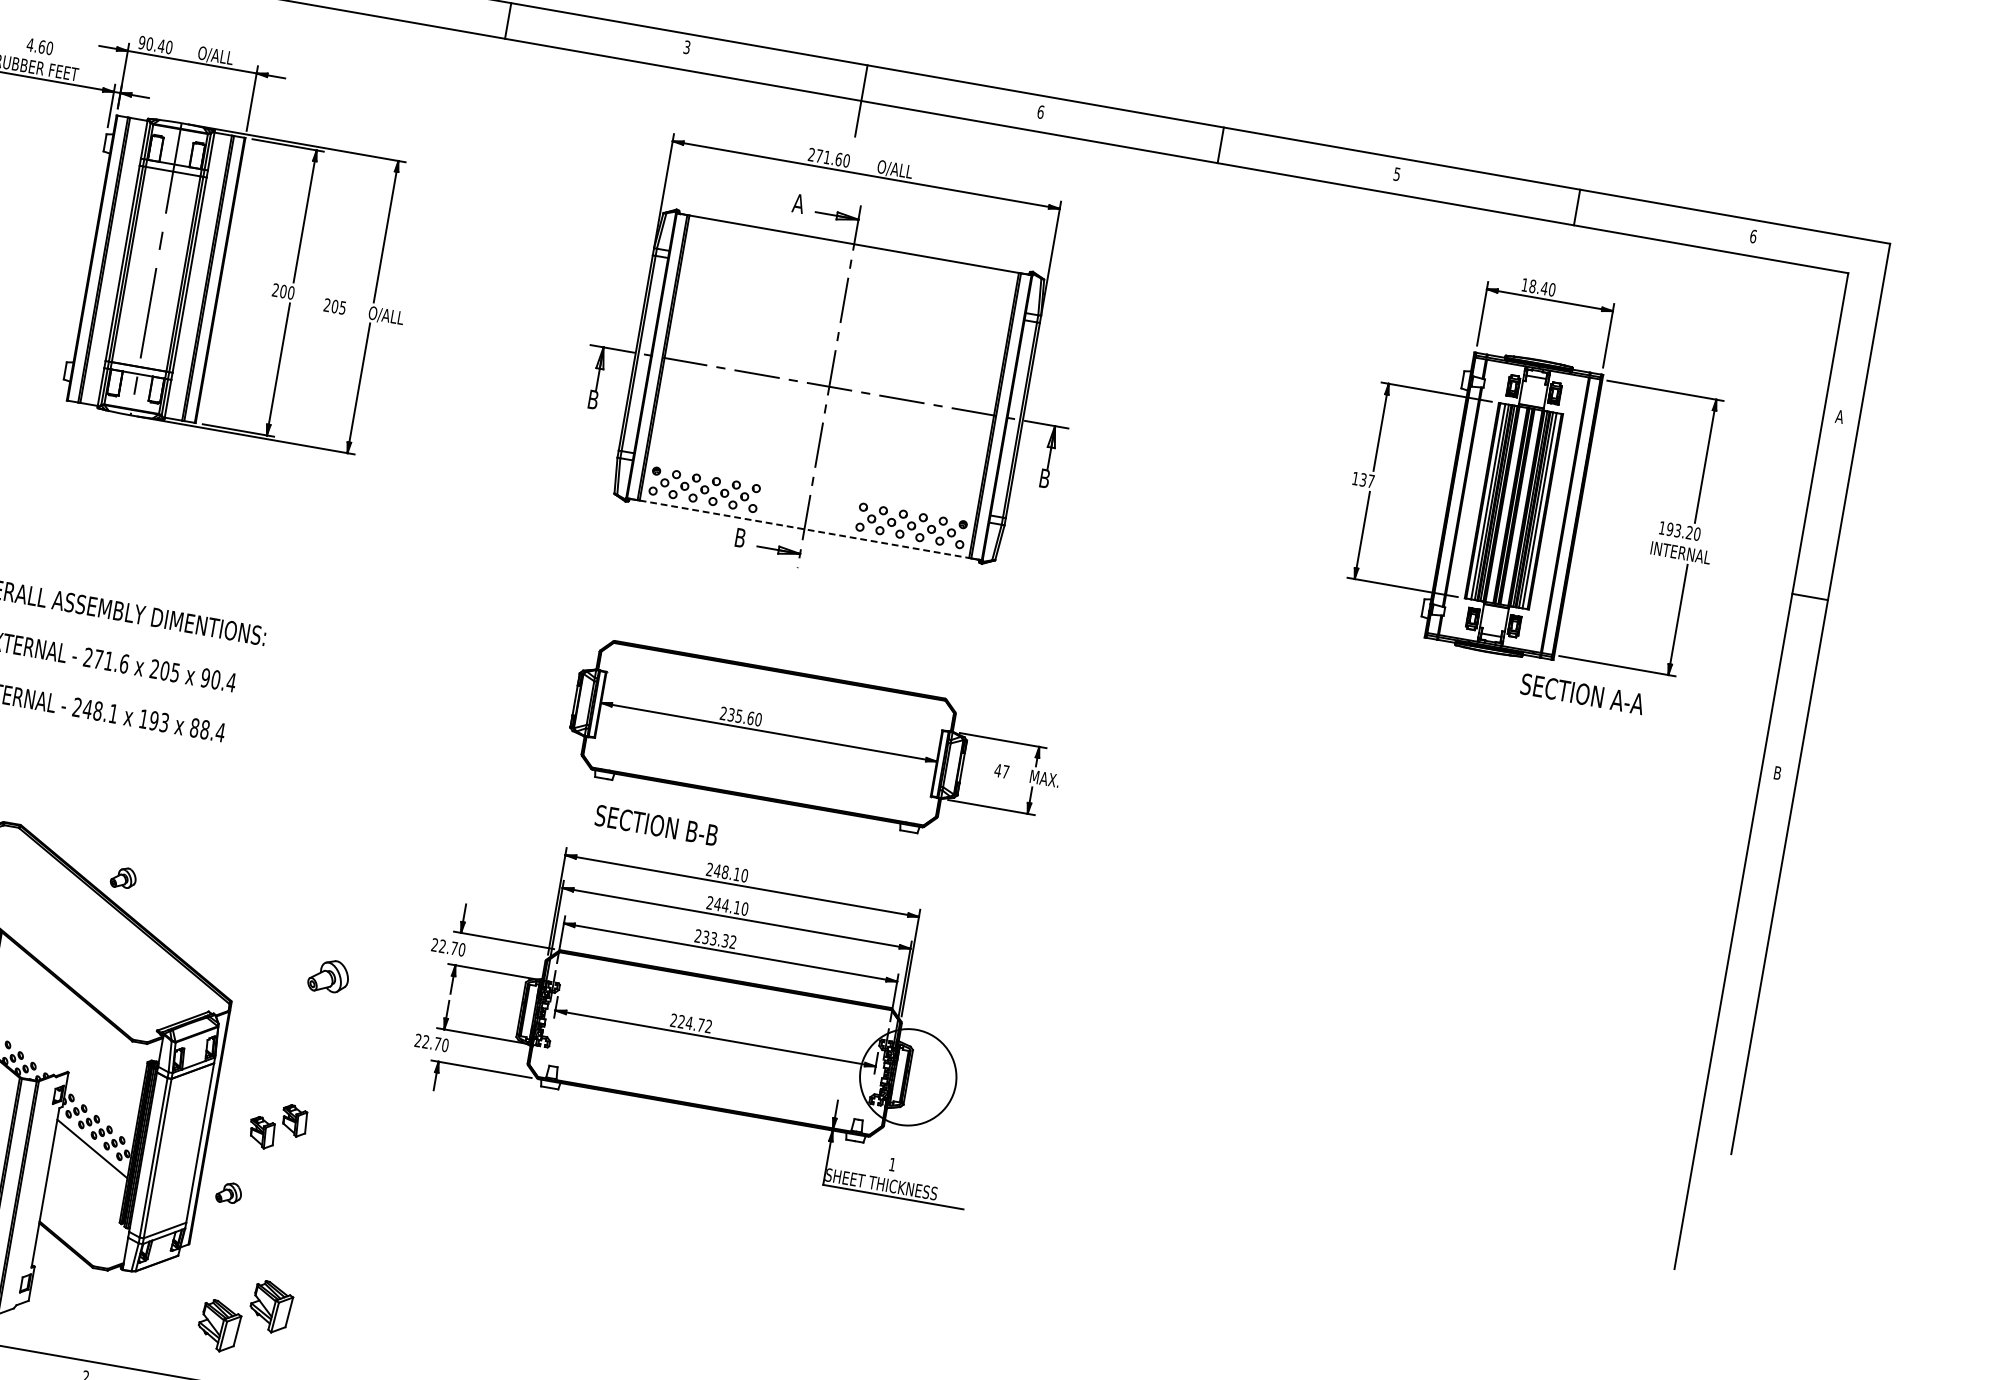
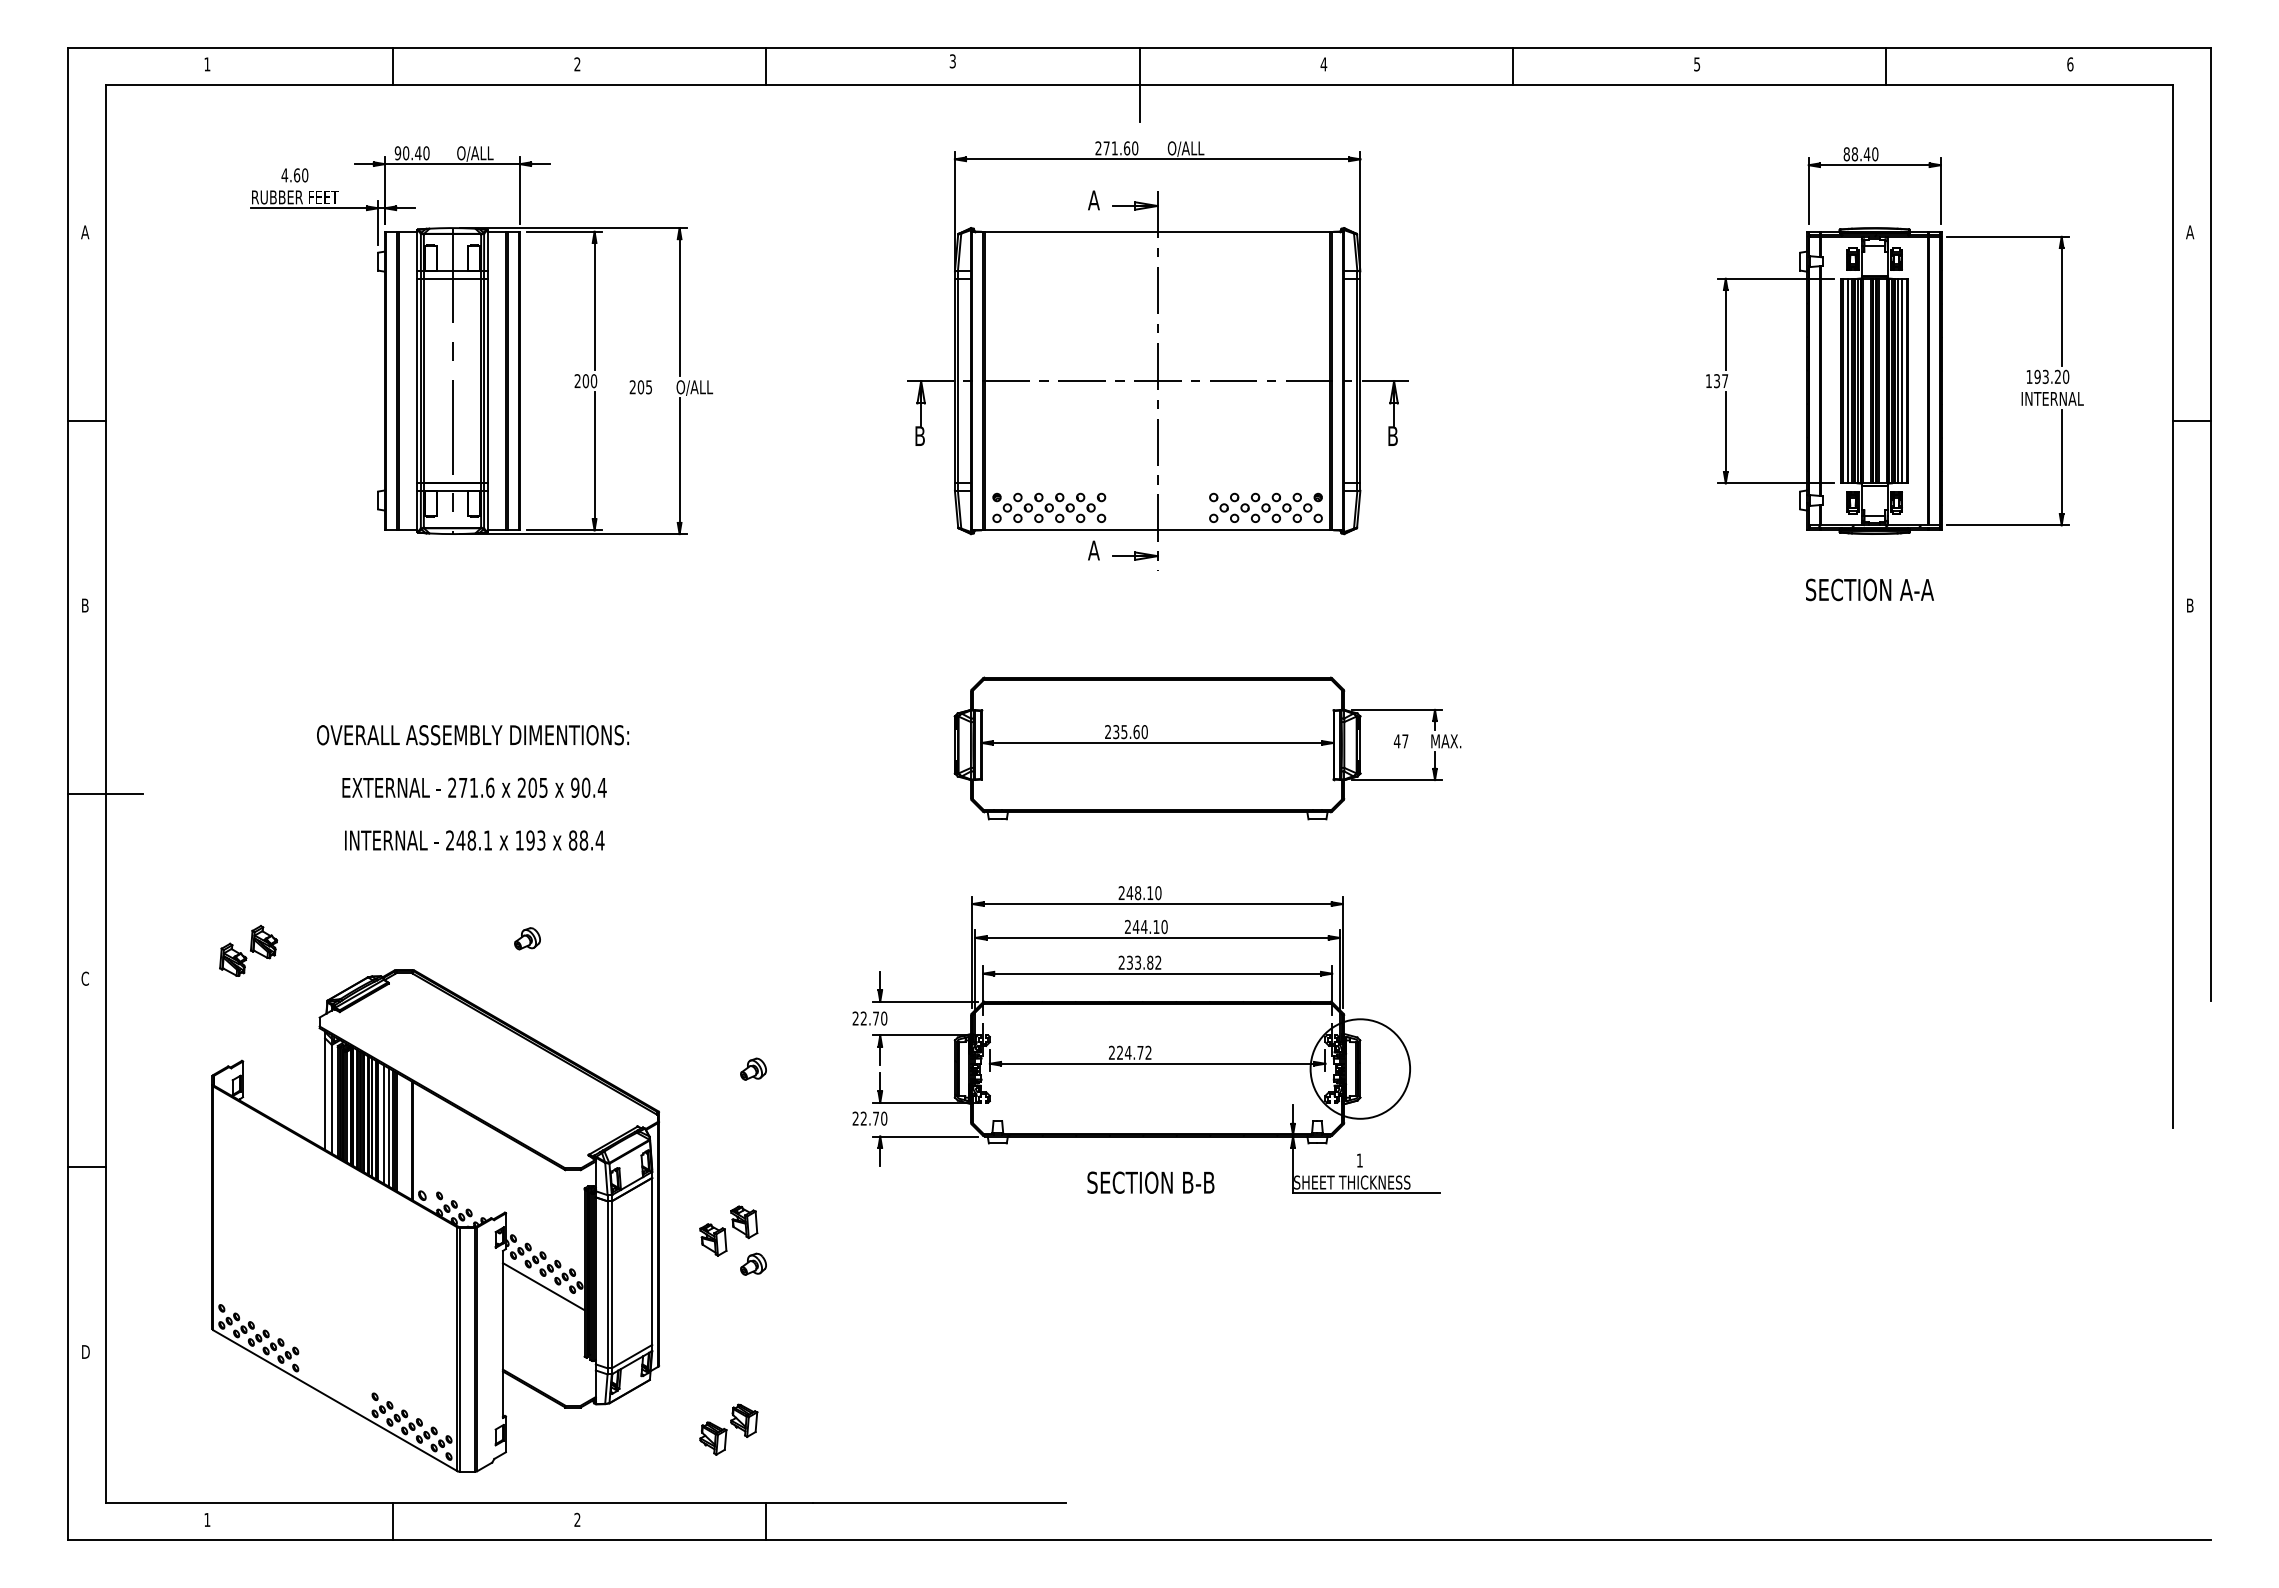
text: (1040, 112) -> (1323, 64), 6 -> 4
text: (1524, 285) -> (1846, 154), 18.40 -> 88.40
line: (804, 529) -> (1157, 530), dashed -> solid
text: (739, 537) -> (1093, 550), B -> A
text: (1582, 693) -> (1869, 589), moved
text: (656, 825) -> (1150, 1182), moved
part: (123, 877) -> (527, 938), moved
text: (725, 940) -> (1150, 962), 233.32 -> 233.82
part: (328, 975) -> (753, 1068), size x0.62
part: (229, 1192) -> (753, 1263), moved
part: (244, 1316) -> (728, 1429), size x0.62

